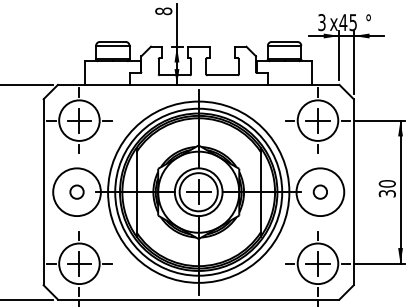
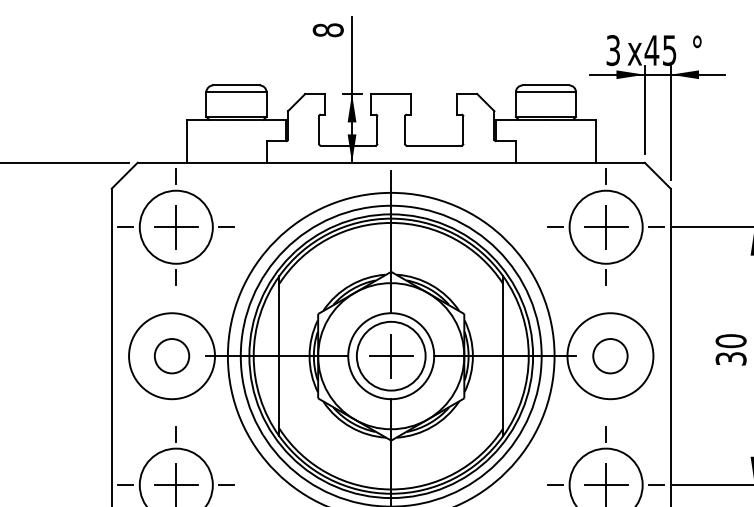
circle: (76, 191) -> (171, 354), size x1.43
circle: (320, 191) -> (610, 354), size x1.43

